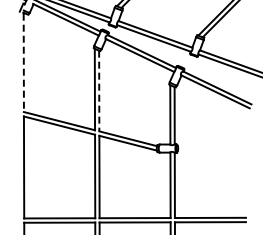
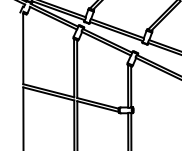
line: (23, 63) -> (23, 49), dashed -> solid
line: (99, 91) -> (77, 69), dashed -> solid

